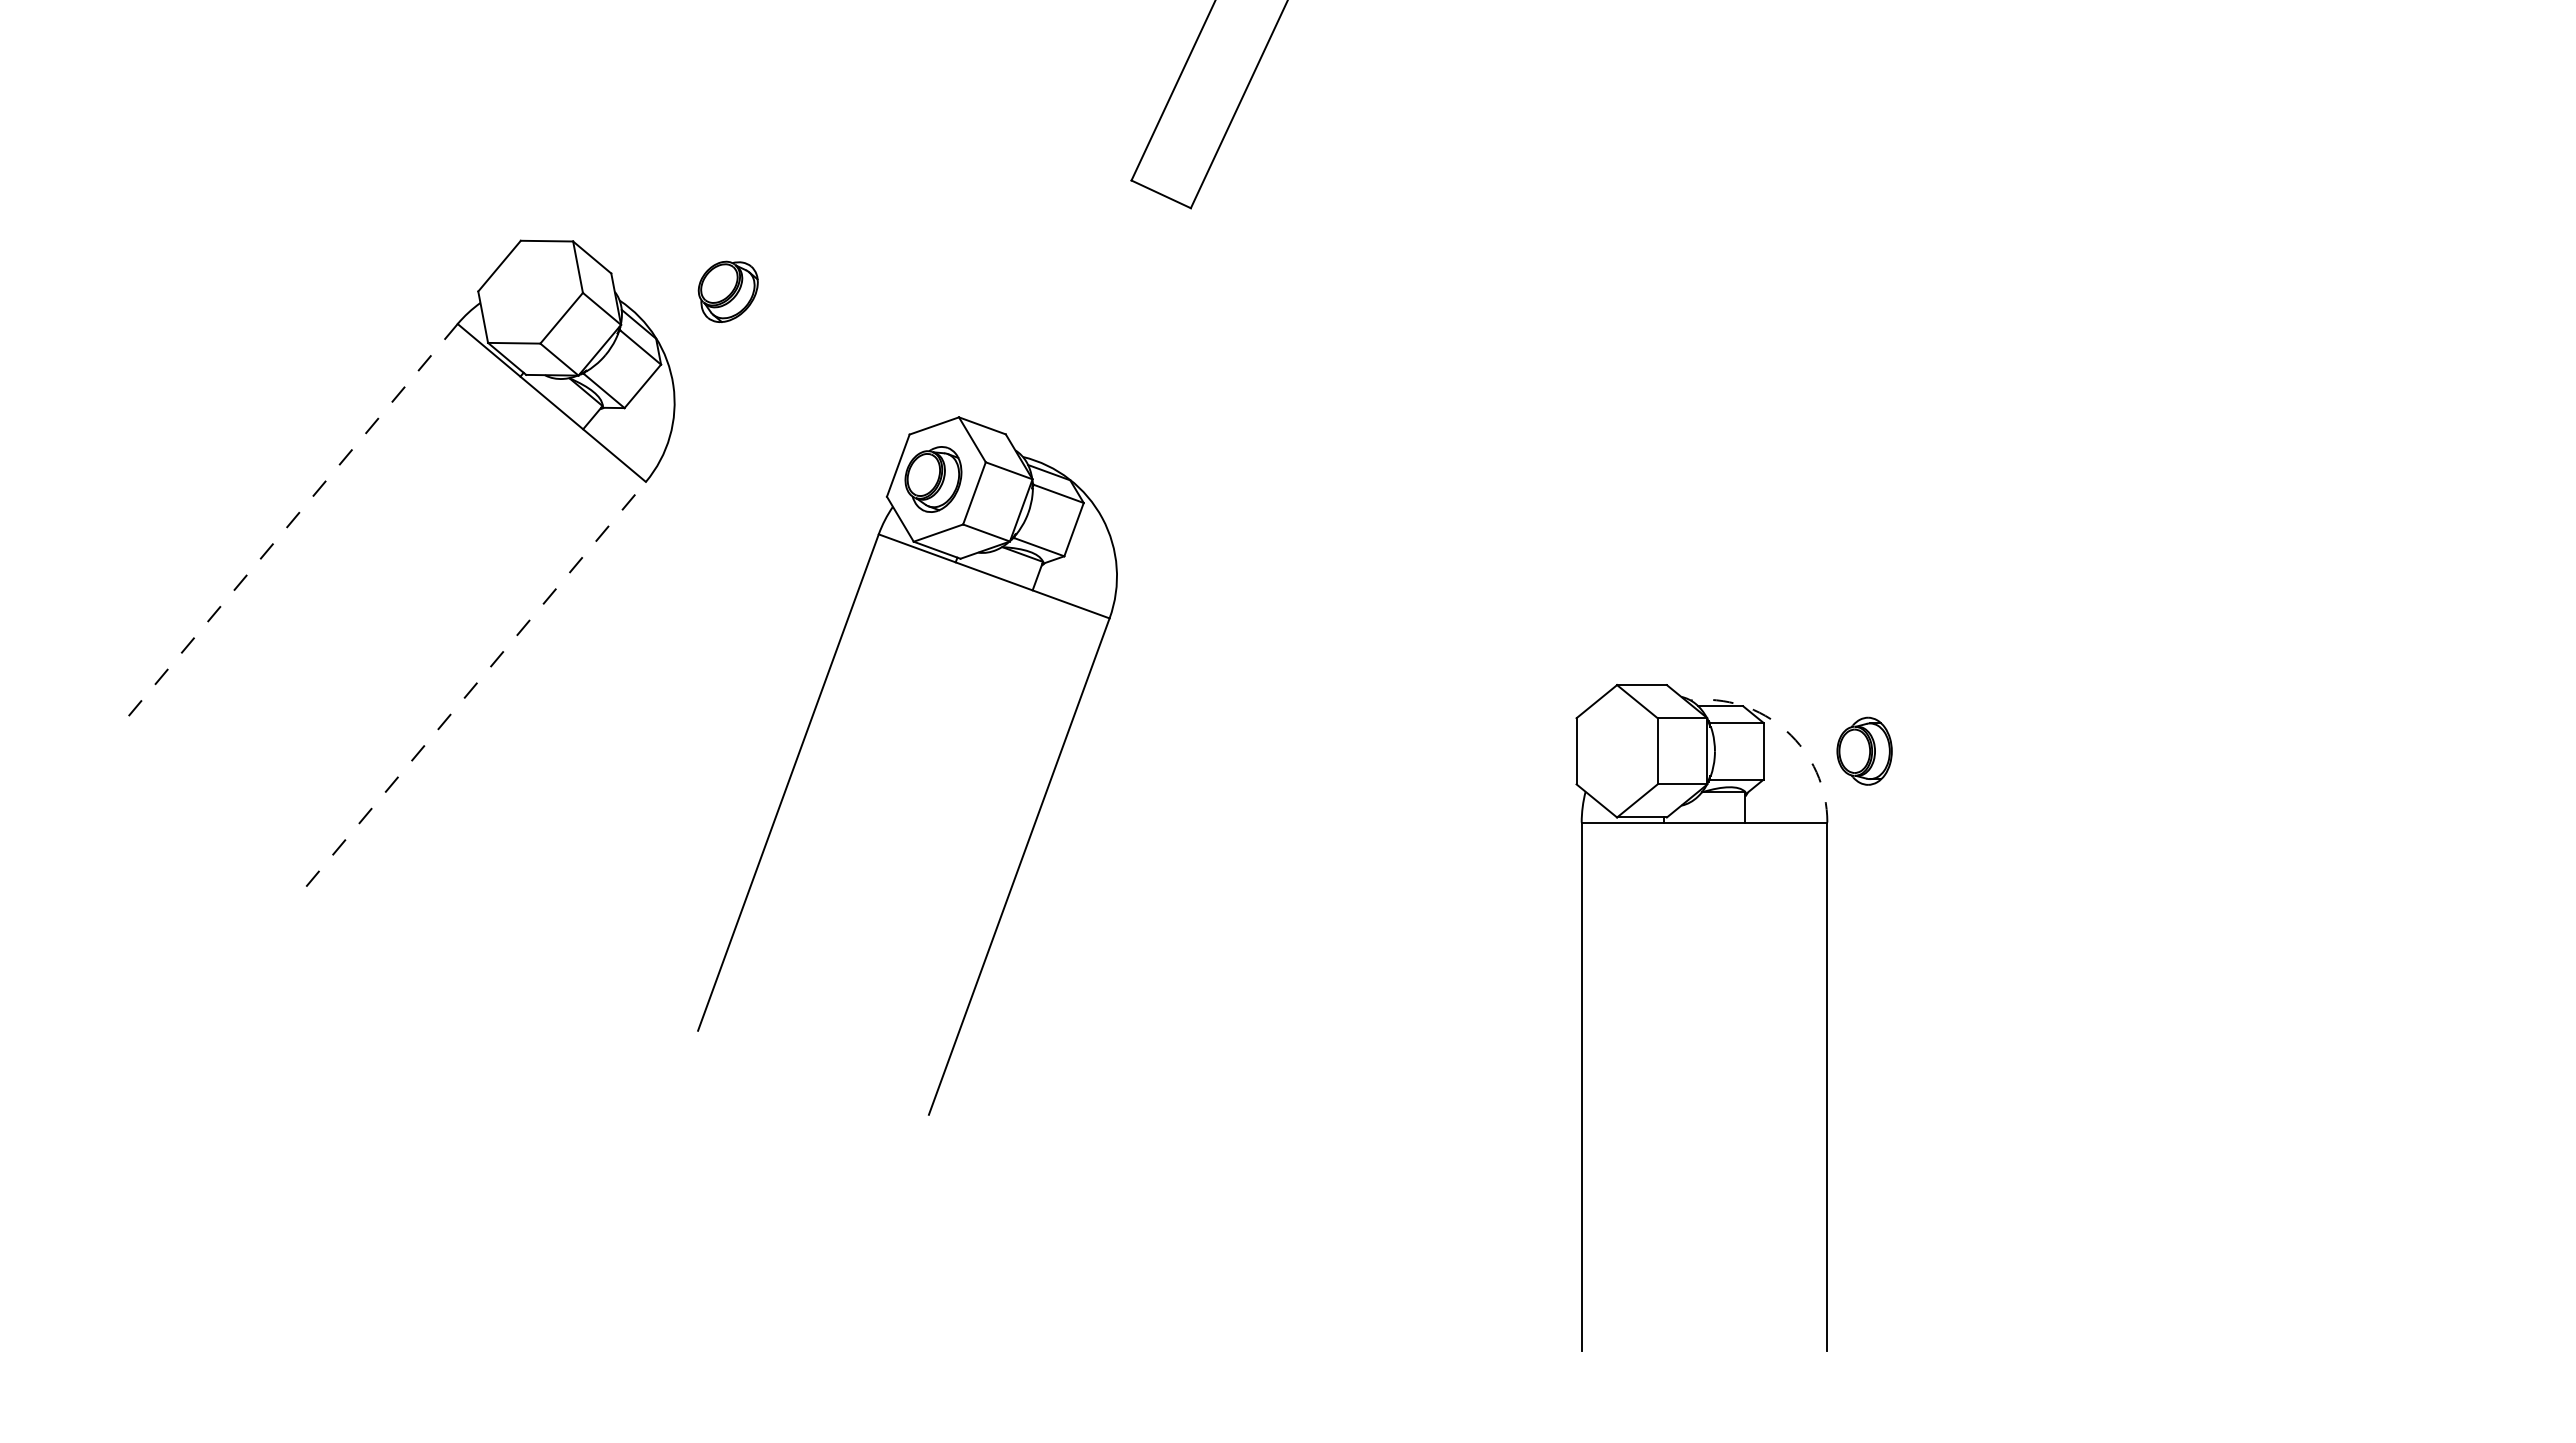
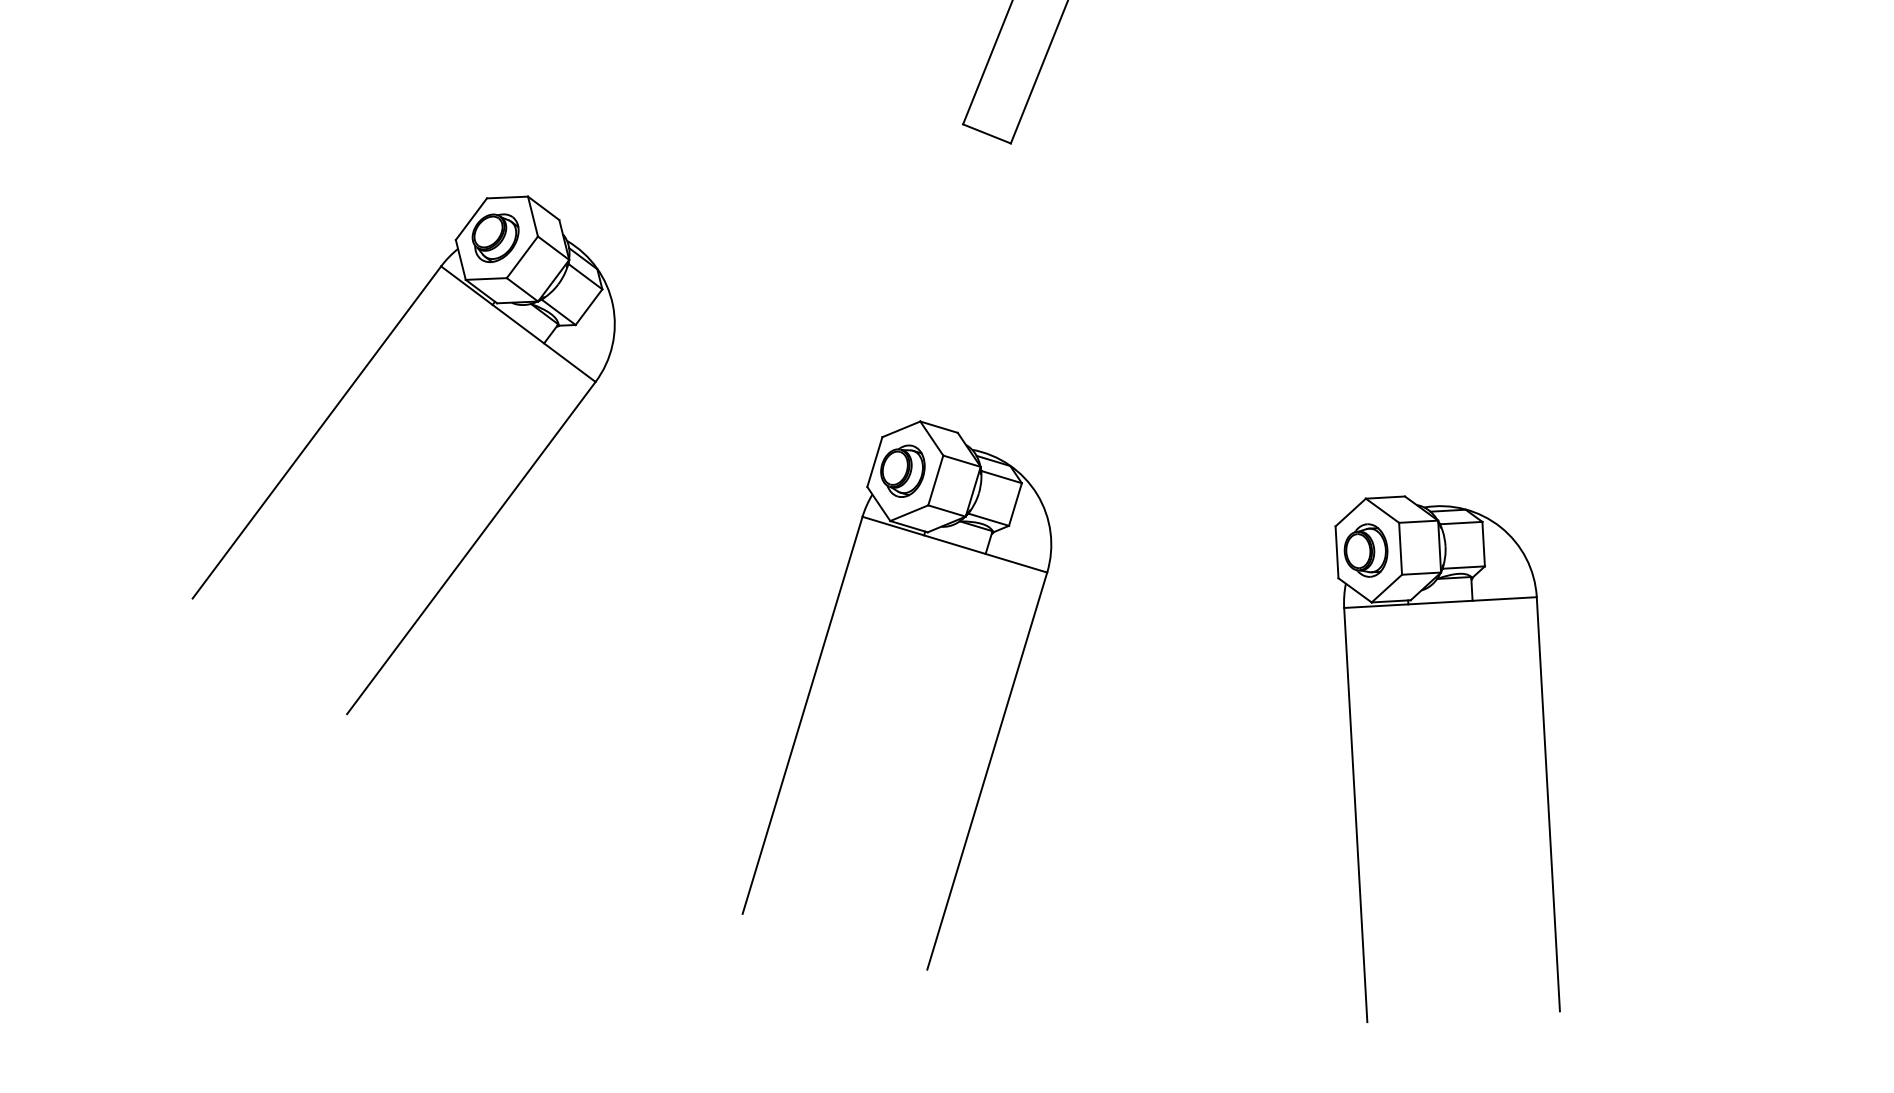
part: (727, 291) -> (495, 237), moved
line: (287, 526) -> (316, 432), dashed -> solid
line: (476, 683) -> (471, 547), dashed -> solid
part: (809, 728) -> (816, 672), moved
arc: (1786, 730) -> (1500, 526), dashed -> solid
part: (1864, 750) -> (1365, 550), moved

